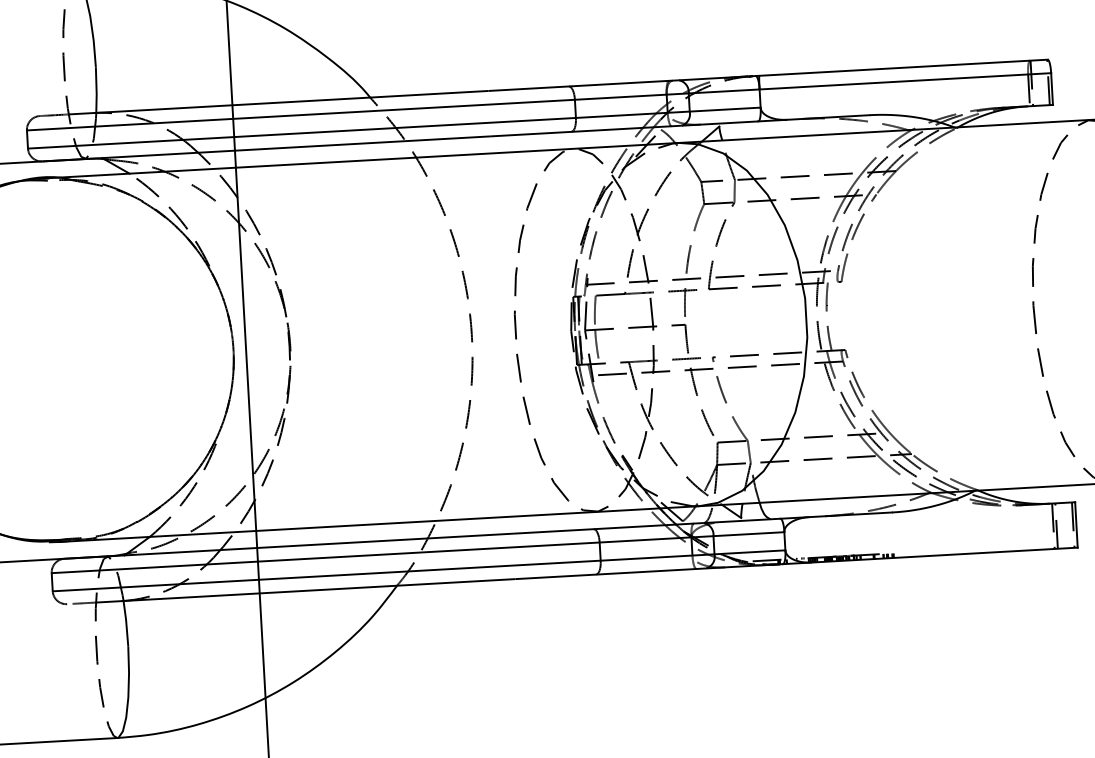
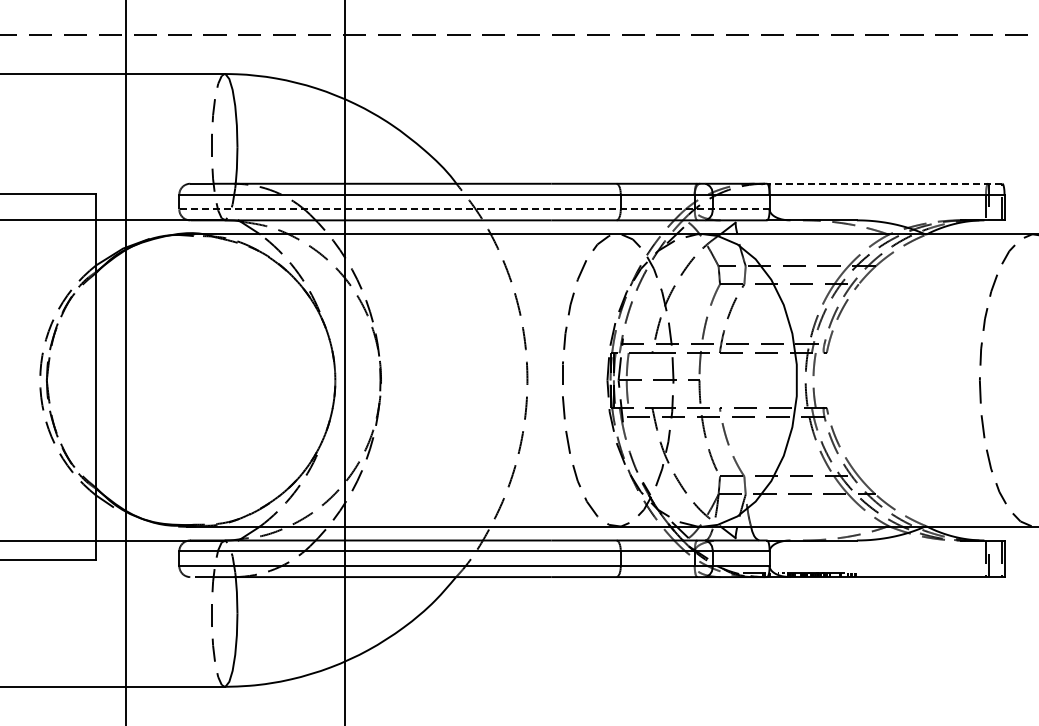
line: (901, 67) -> (884, 183), solid -> dashed
line: (394, 128) -> (474, 209), solid -> dashed

